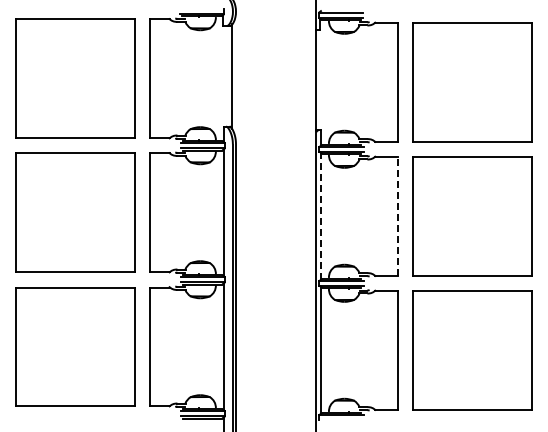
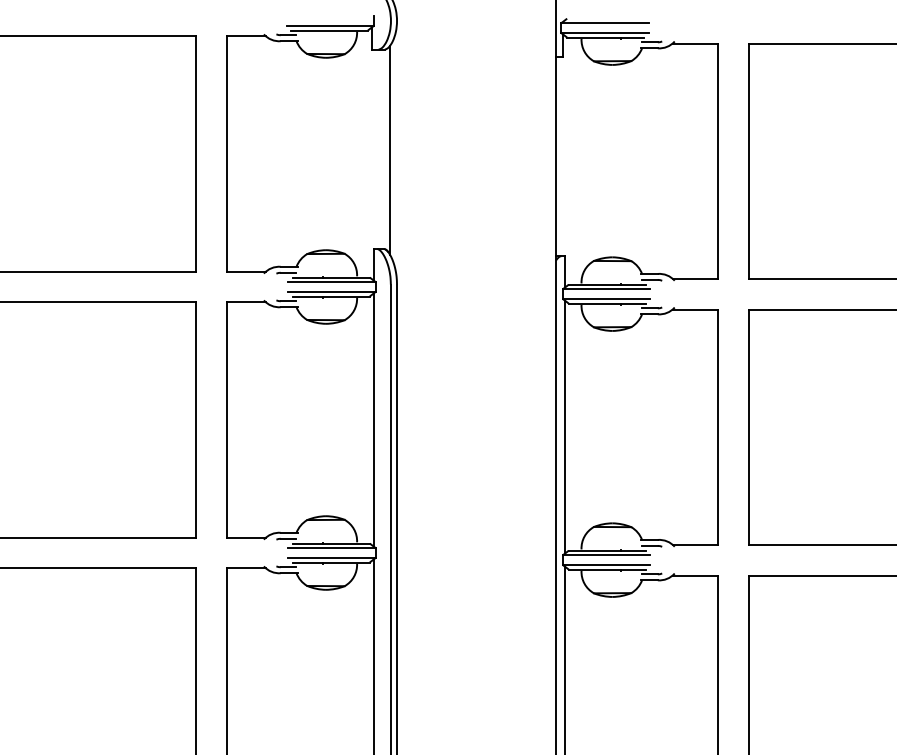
line: (397, 215) -> (717, 425), dashed -> solid
line: (320, 216) -> (564, 427), dashed -> solid

